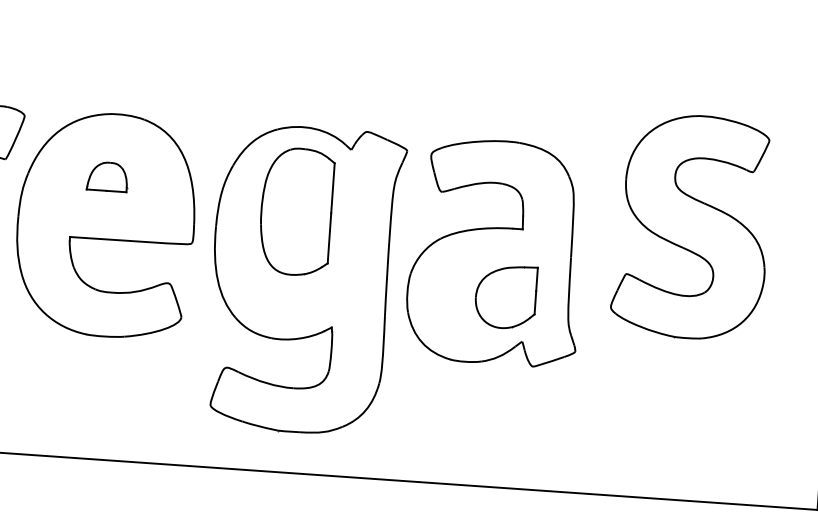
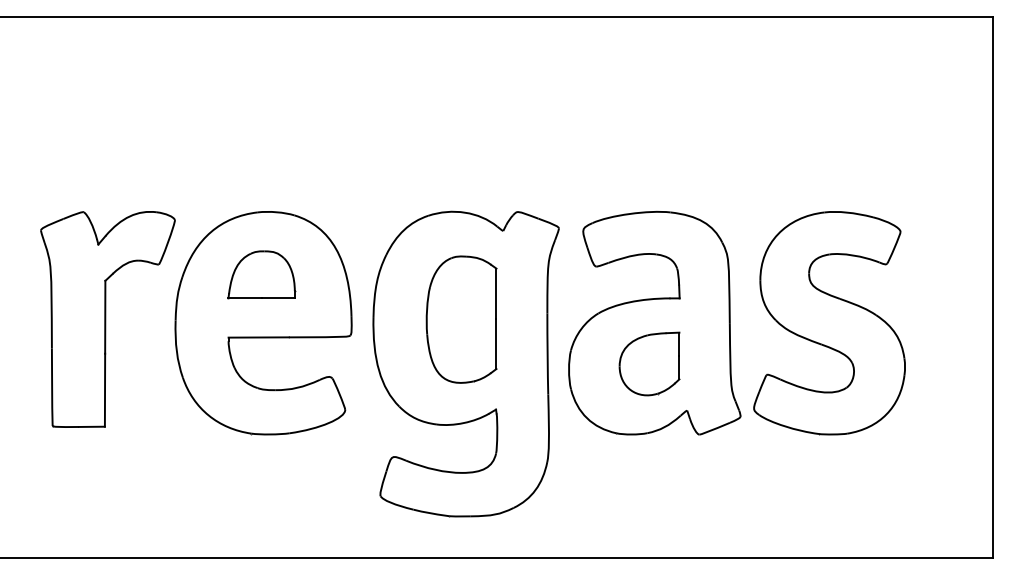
part: (107, 176) -> (261, 274), size x1.67
part: (296, 211) -> (461, 319), moved
part: (692, 227) -> (829, 323), moved
part: (505, 296) -> (649, 363), moved

